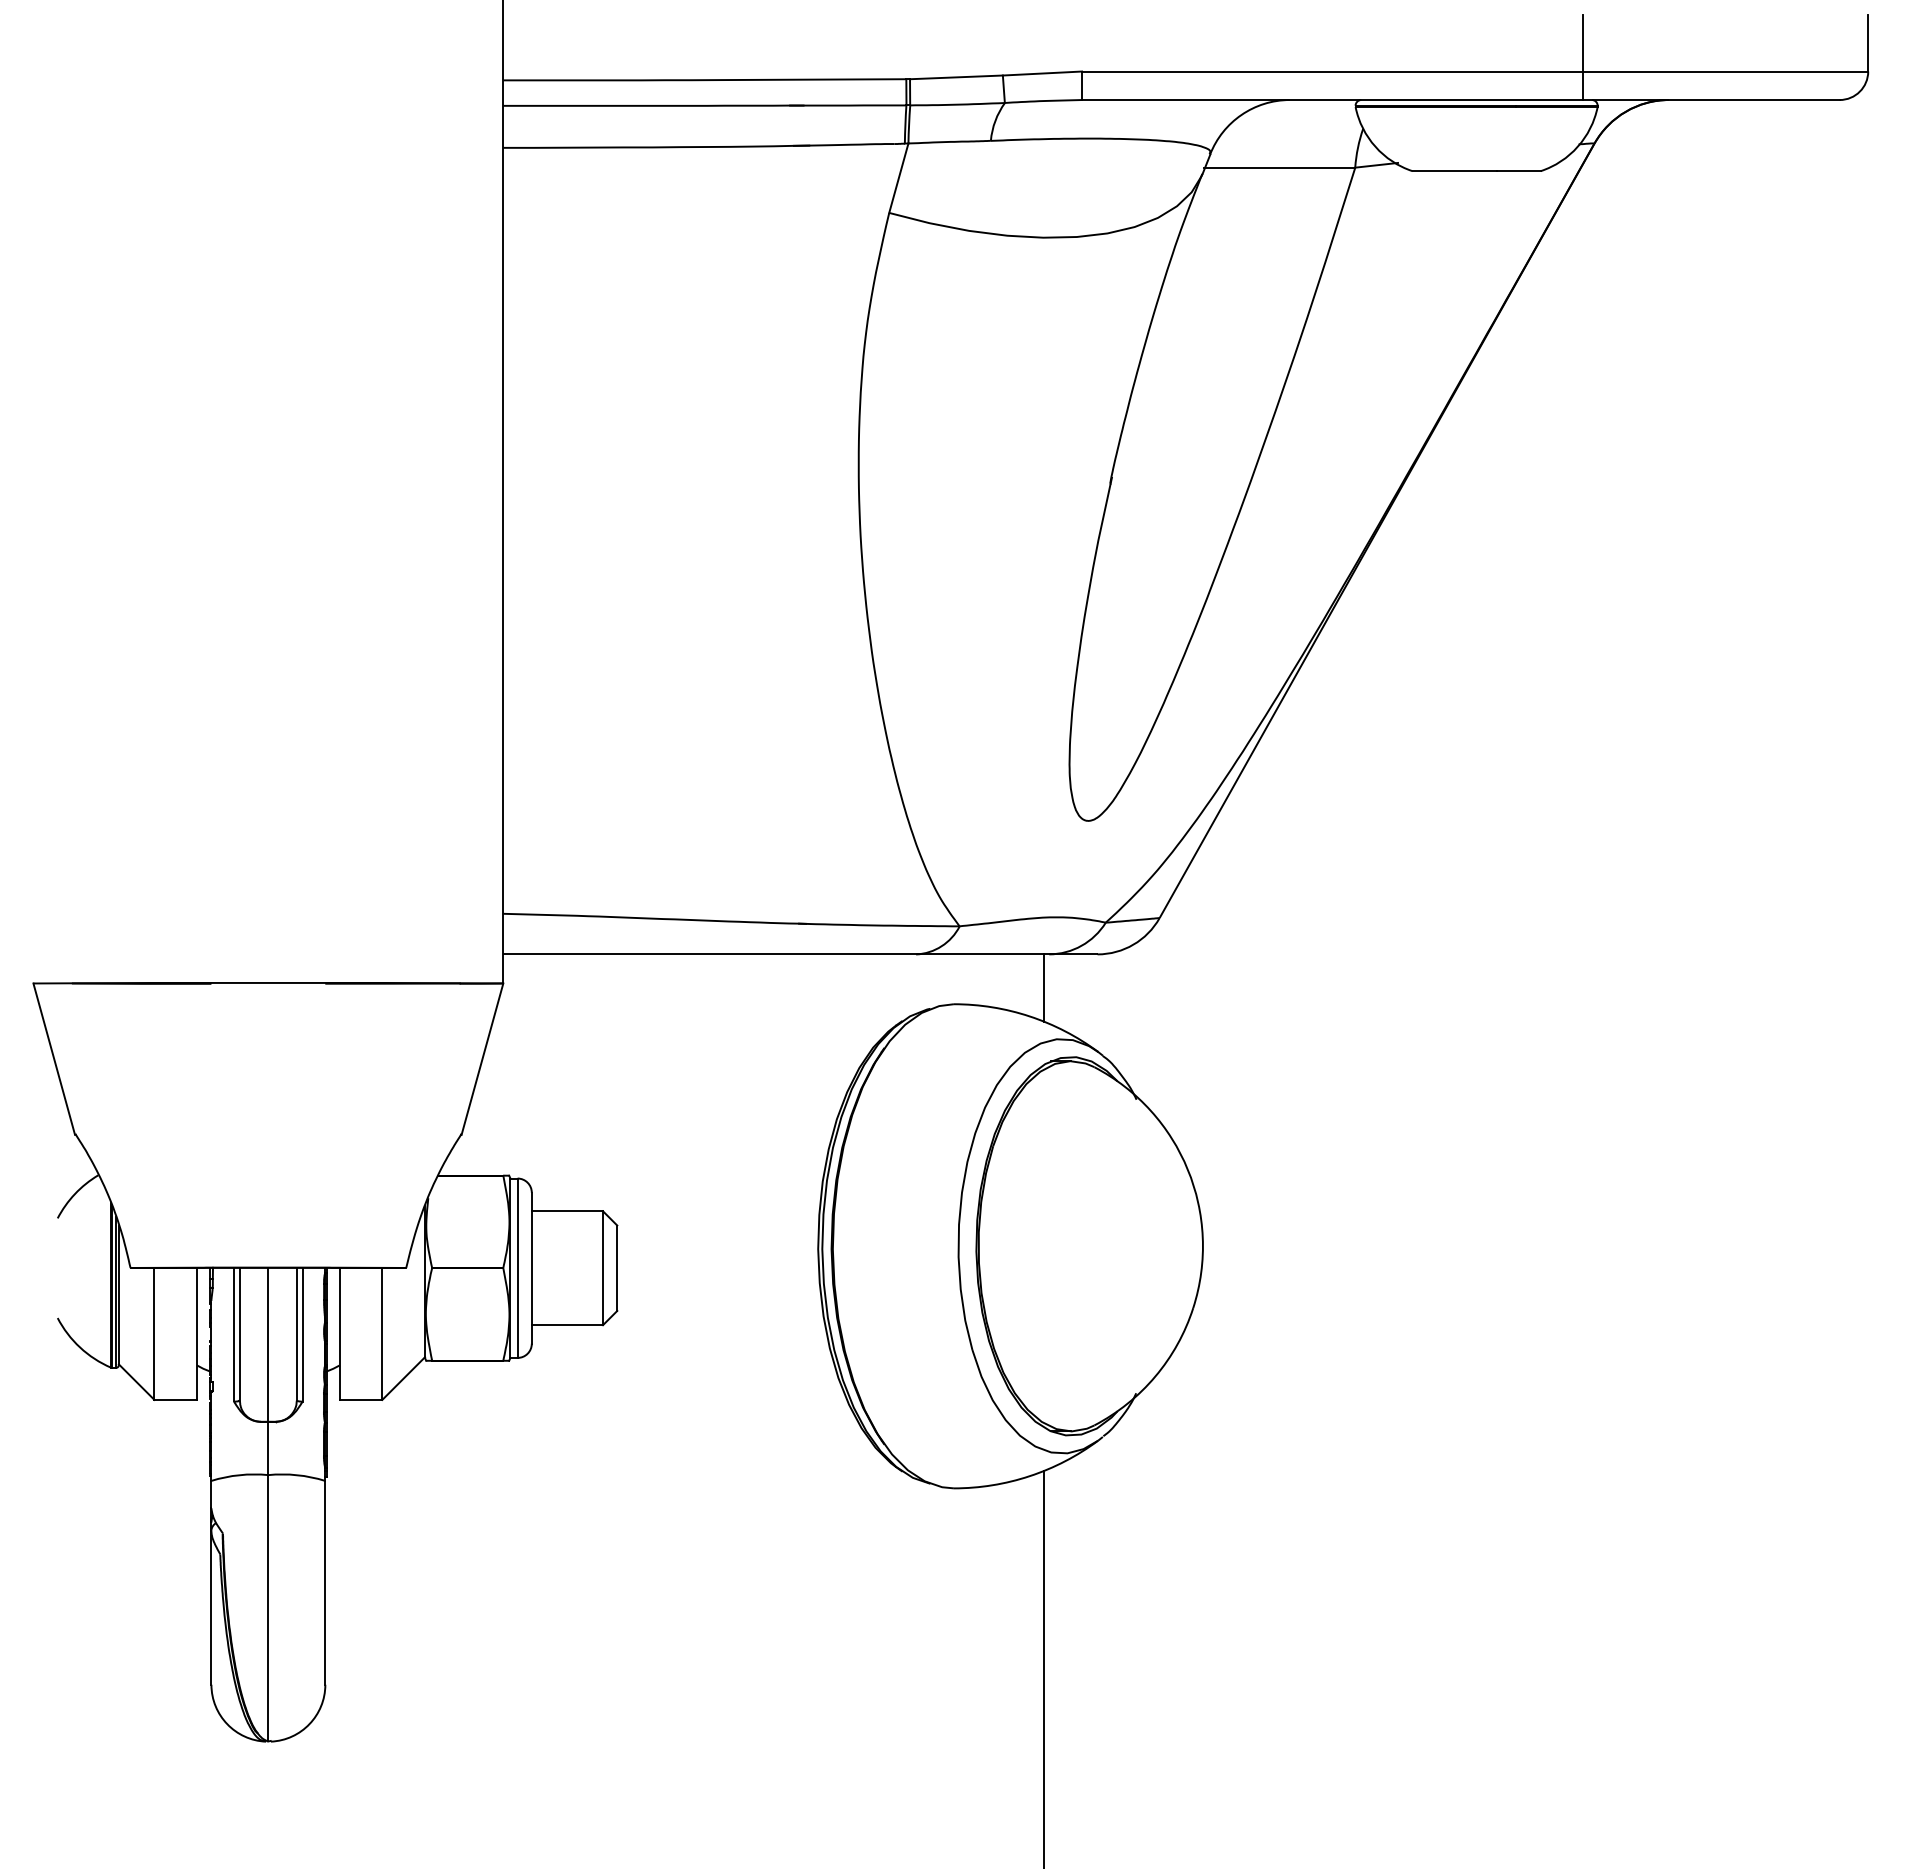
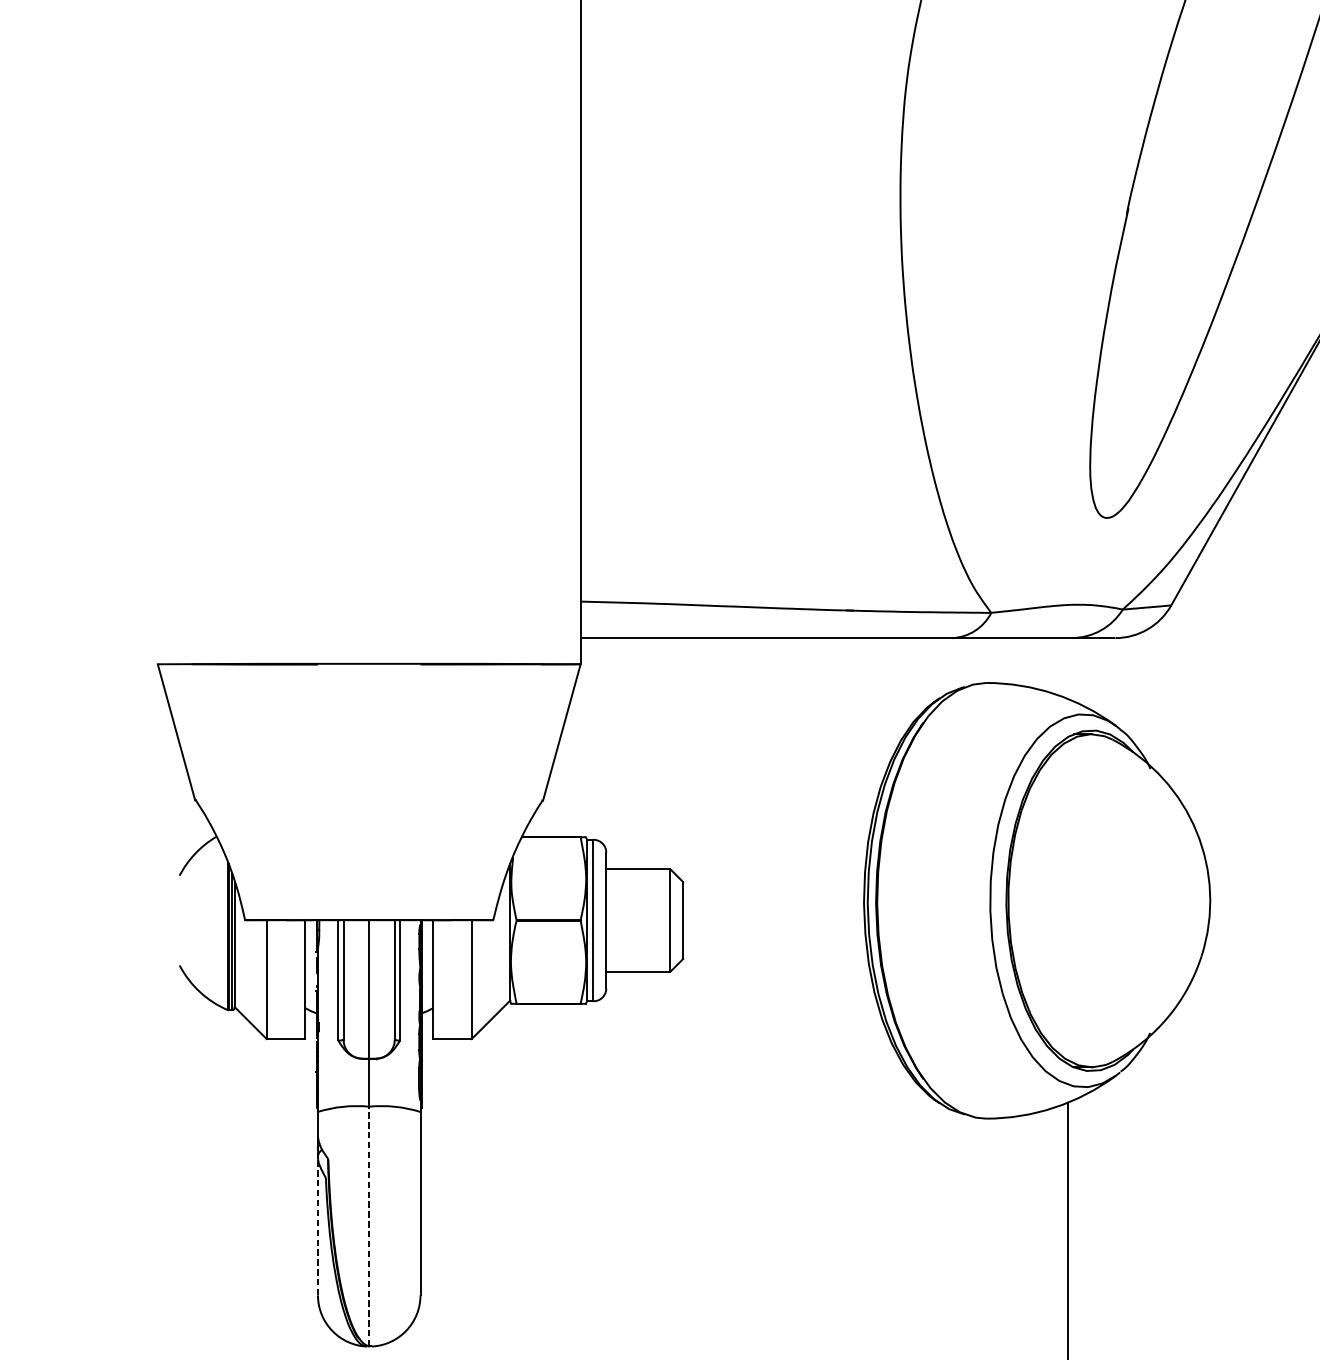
line: (1044, 987) -> (1067, 667), removed
line: (211, 1607) -> (318, 1225), solid -> dashed
line: (268, 1607) -> (369, 1225), solid -> dashed

